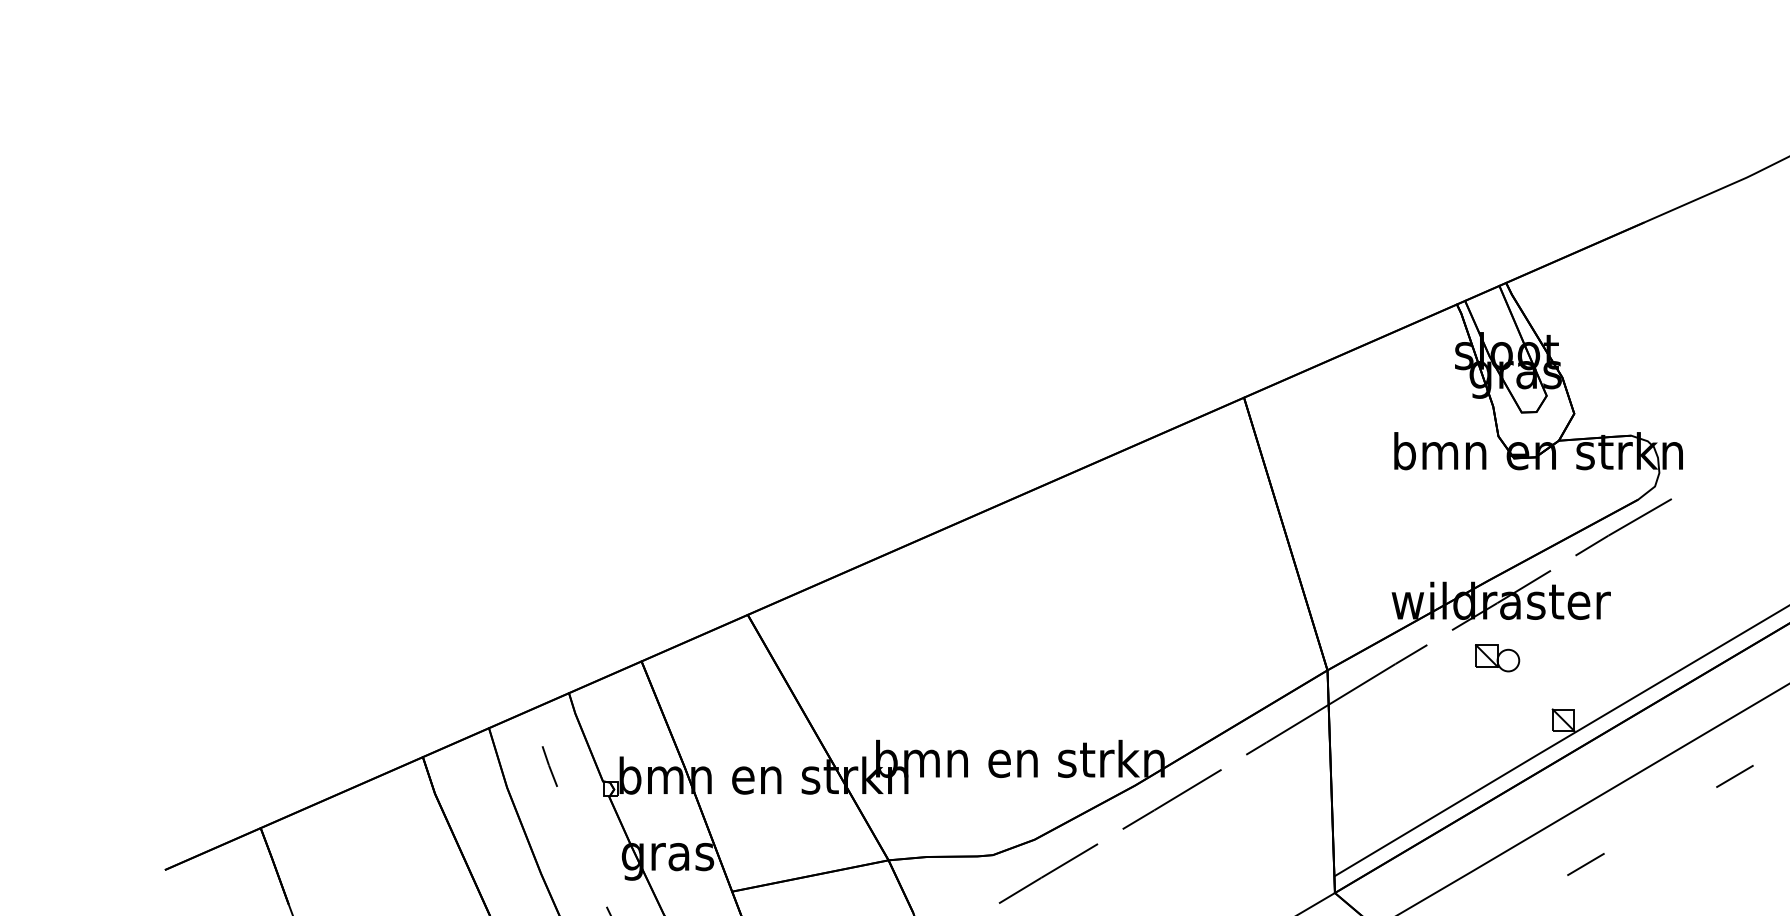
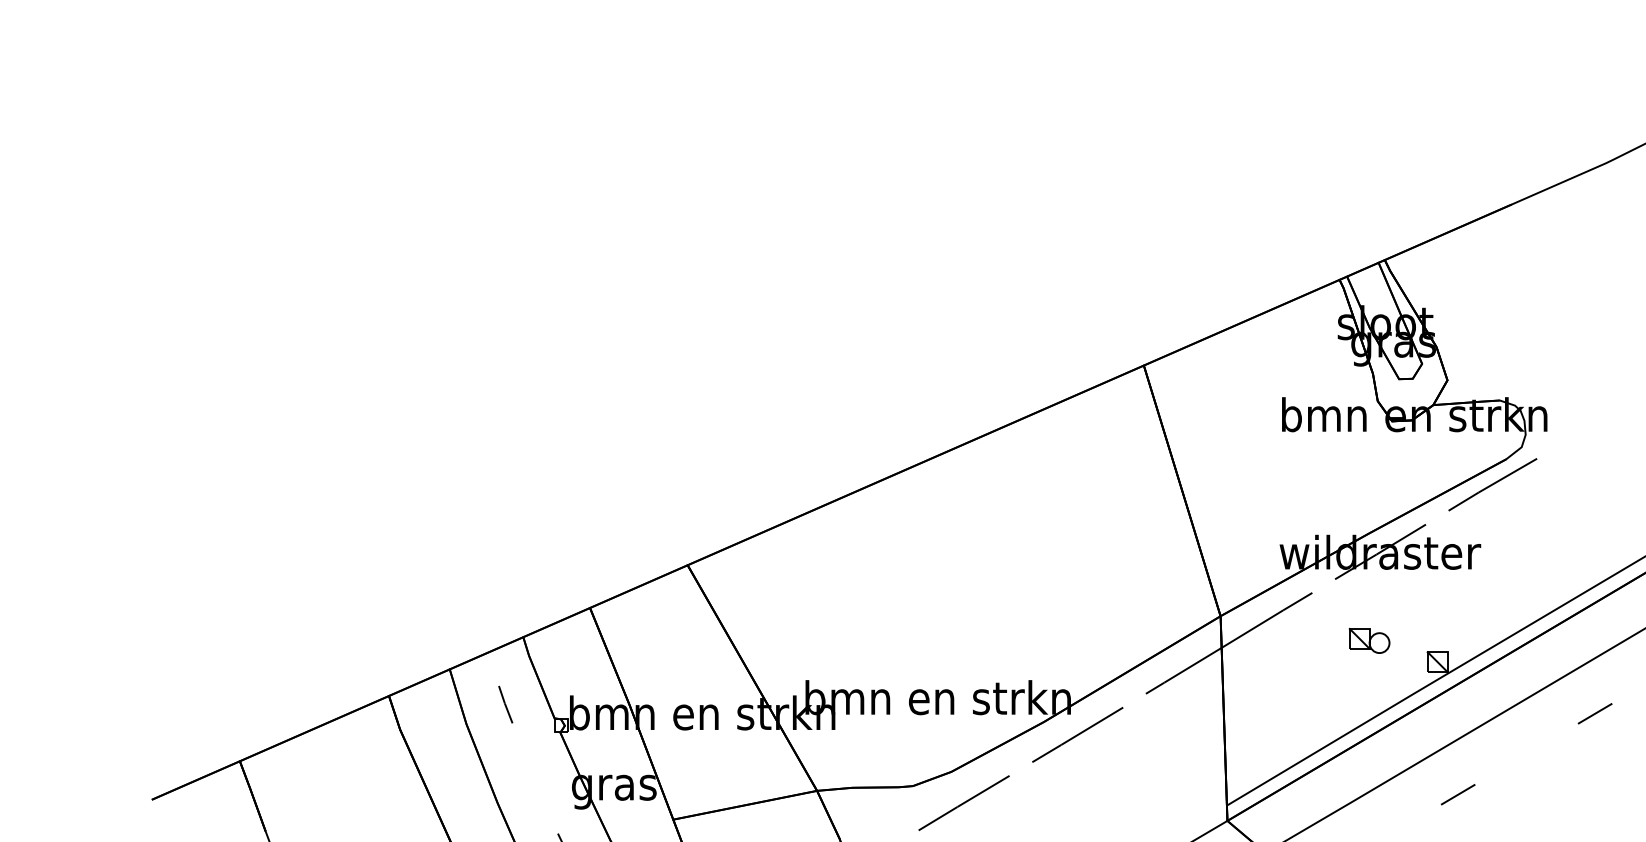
part: (1497, 658) -> (1369, 641), moved

